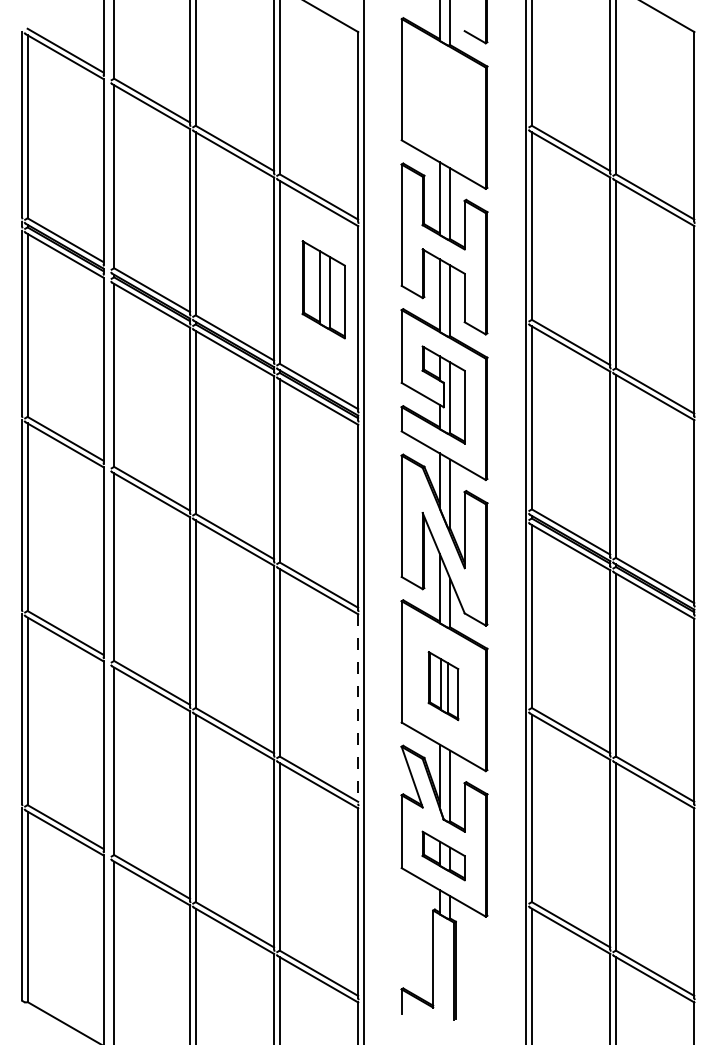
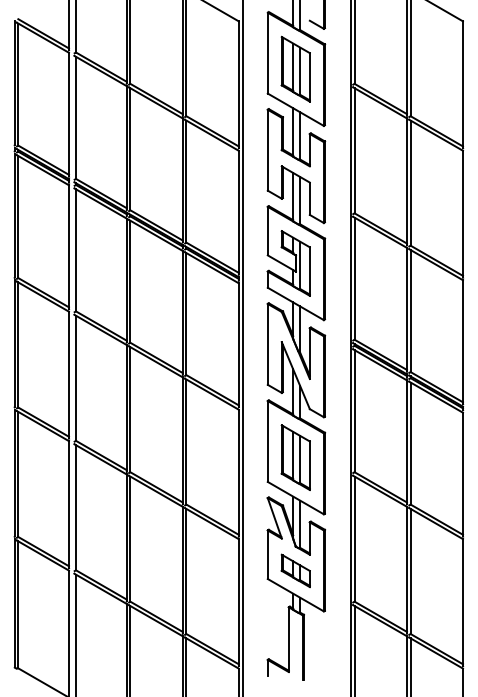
part: (323, 288) -> (295, 68), moved
part: (443, 685) -> (295, 457), size x1.43
line: (357, 709) -> (238, 473), dashed -> solid

